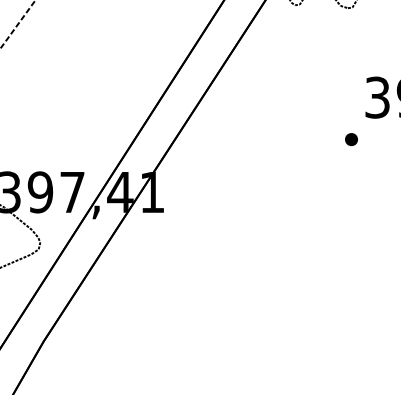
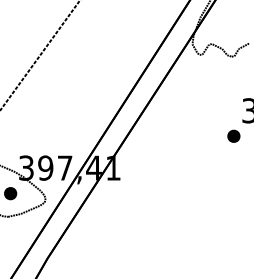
part: (350, 138) -> (233, 135), size x1.67

